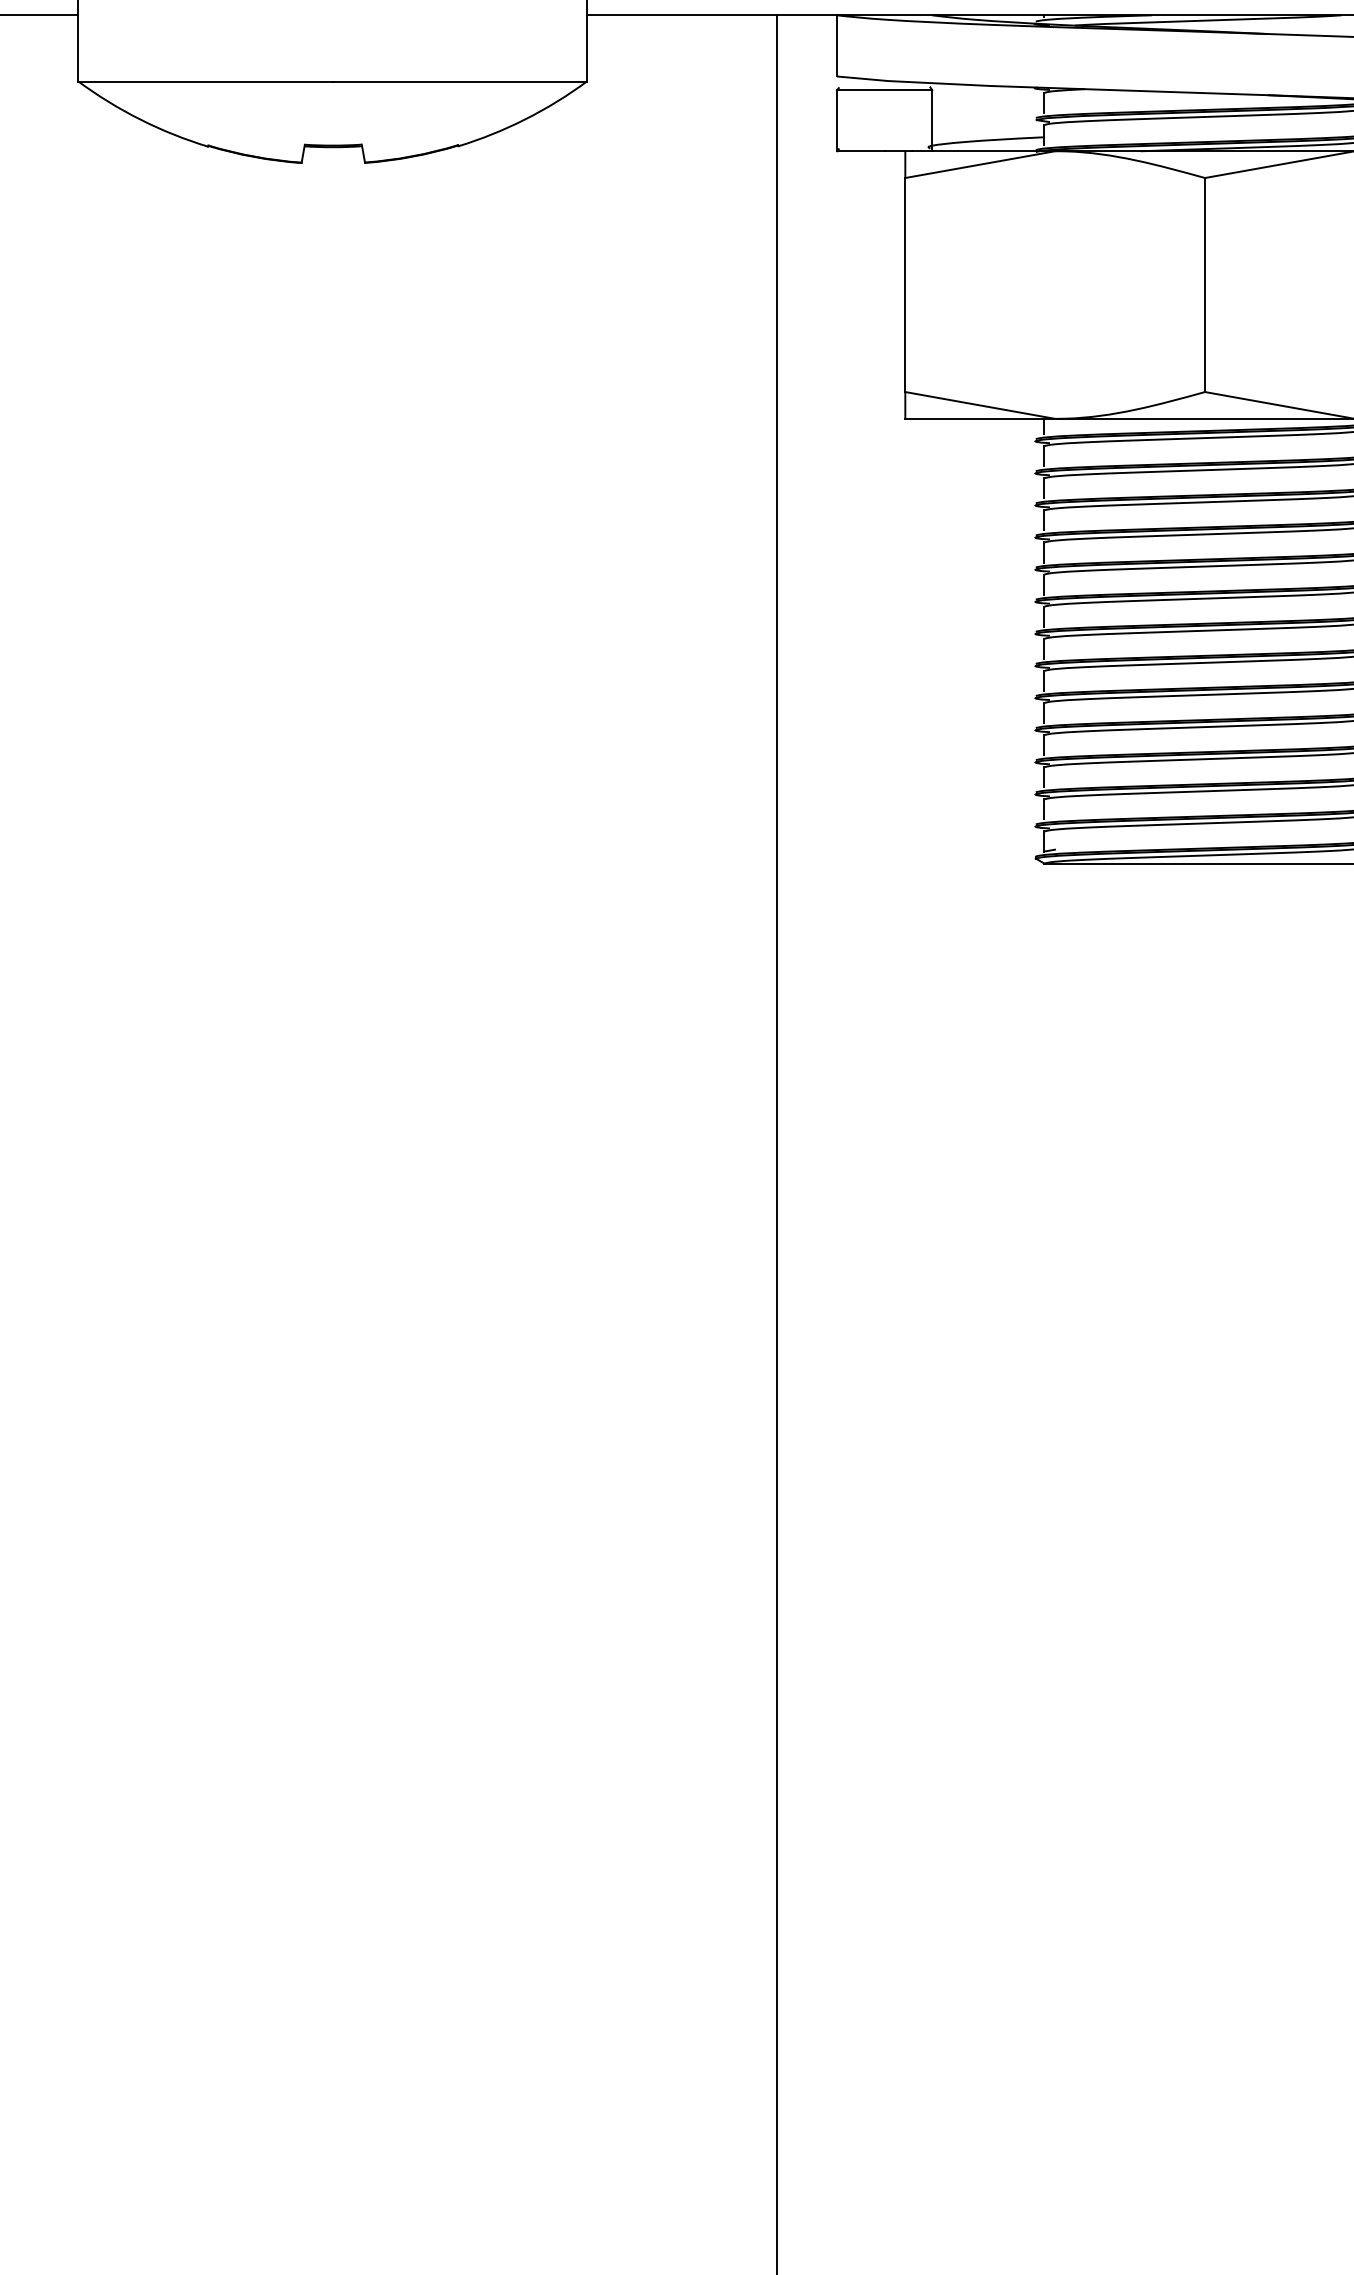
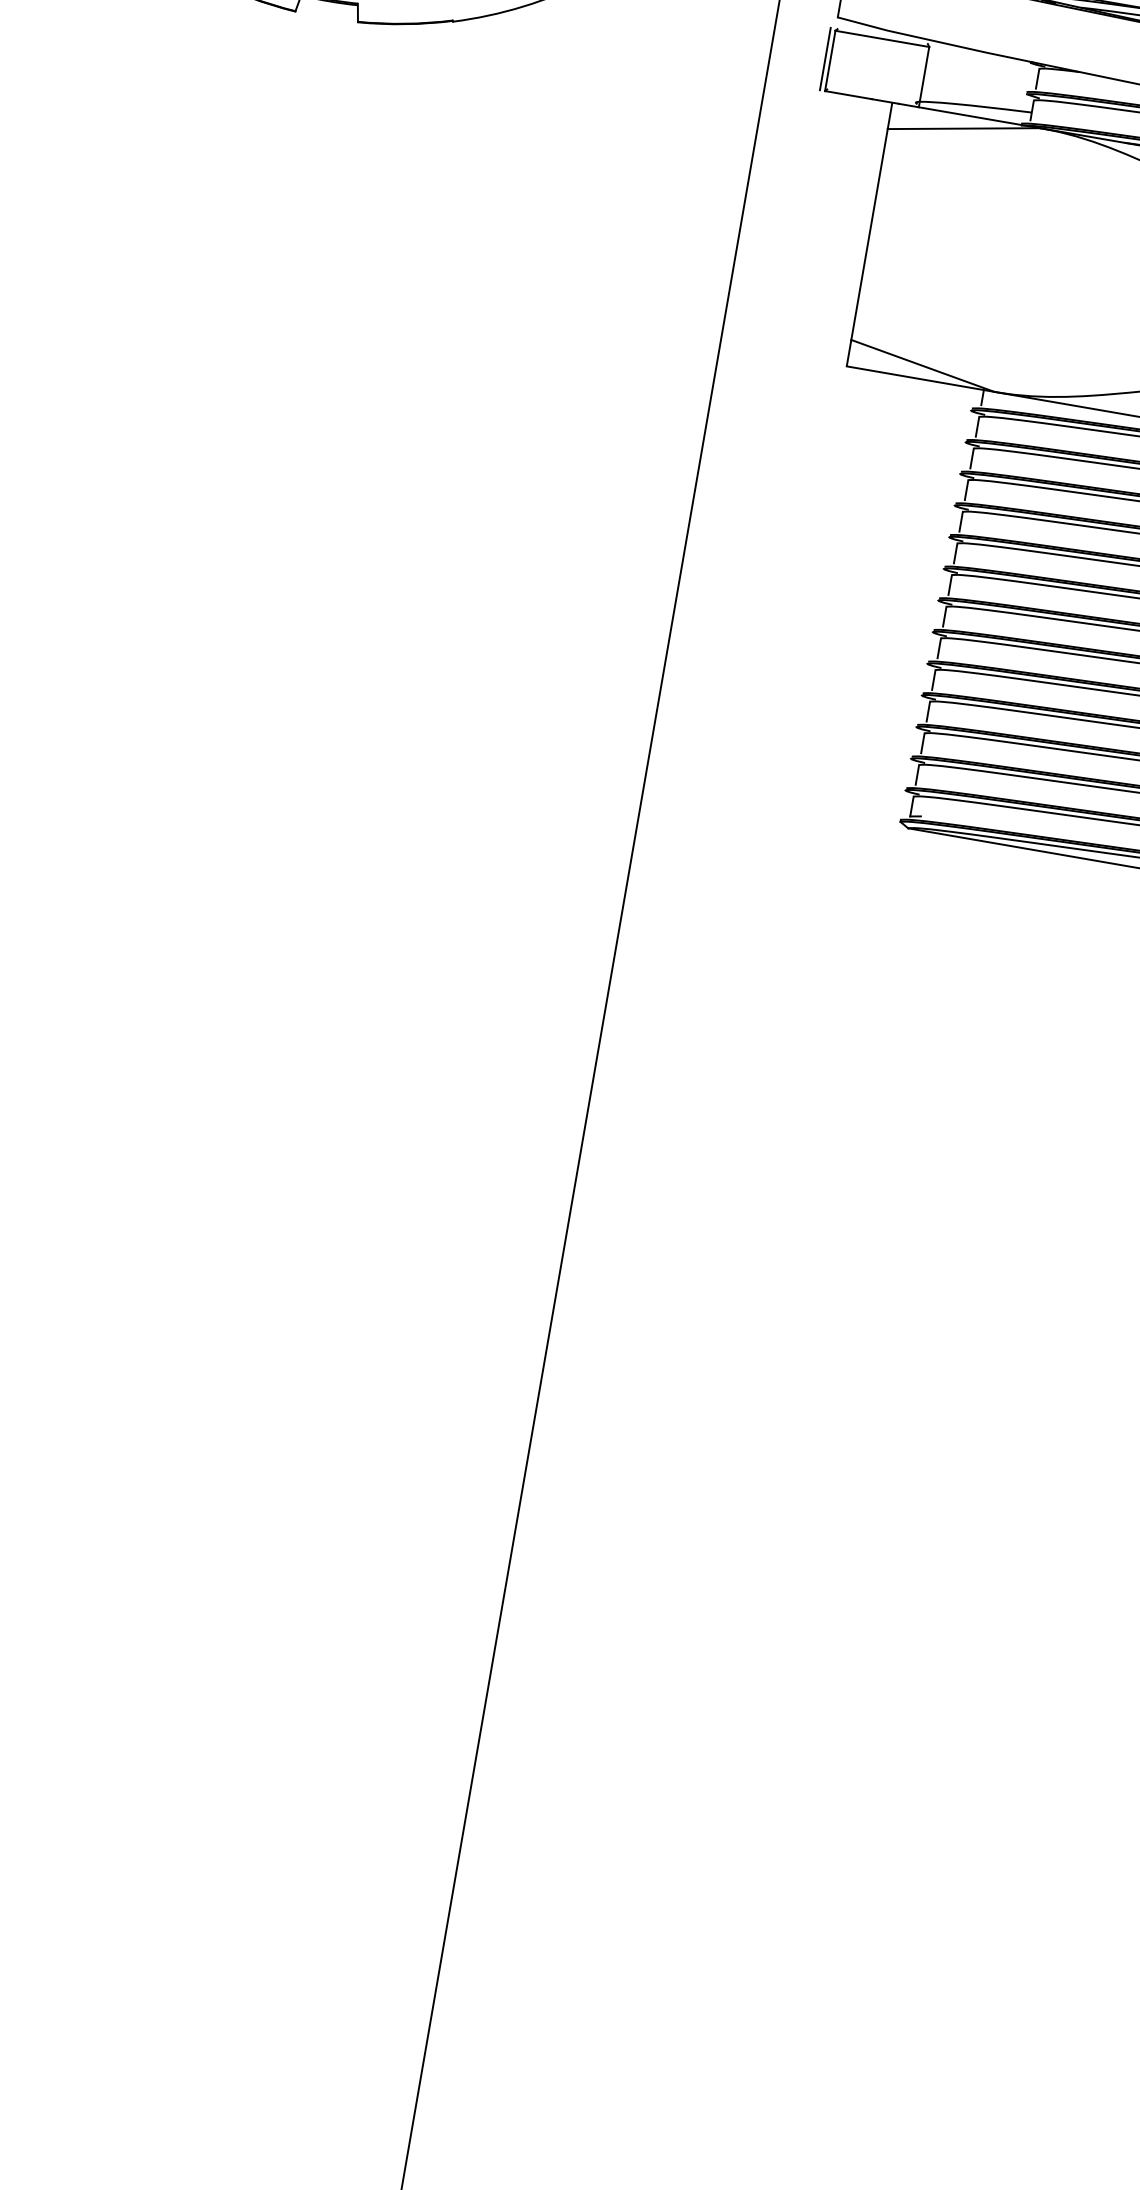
line: (831, 119) -> (824, 58), added

